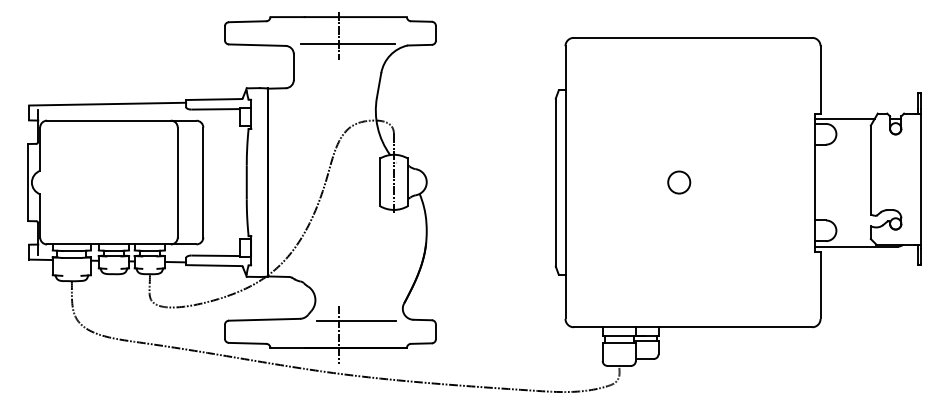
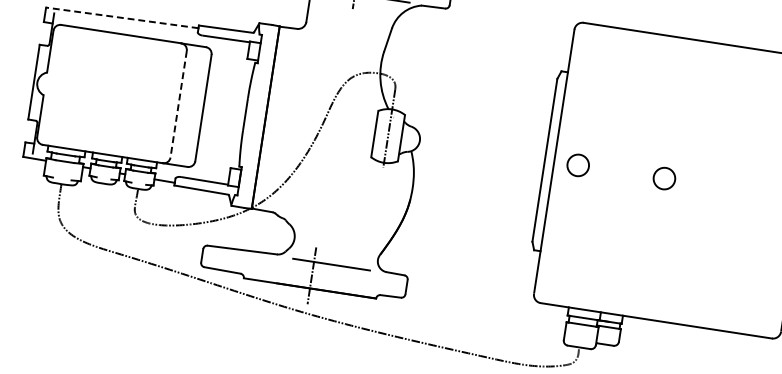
line: (107, 104) -> (122, 18), solid -> dashed
circle: (590, 182) -> (578, 165), added
line: (177, 183) -> (178, 105), solid -> dashed

